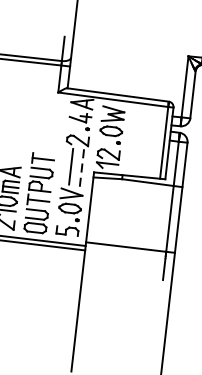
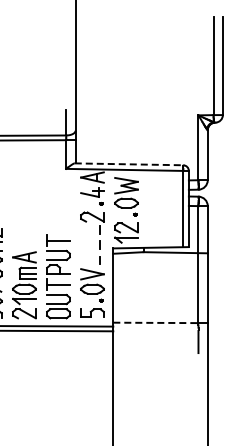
line: (118, 95) -> (129, 164), solid -> dashed
line: (71, 167) -> (88, 245), removed
line: (125, 246) -> (155, 322), solid -> dashed

